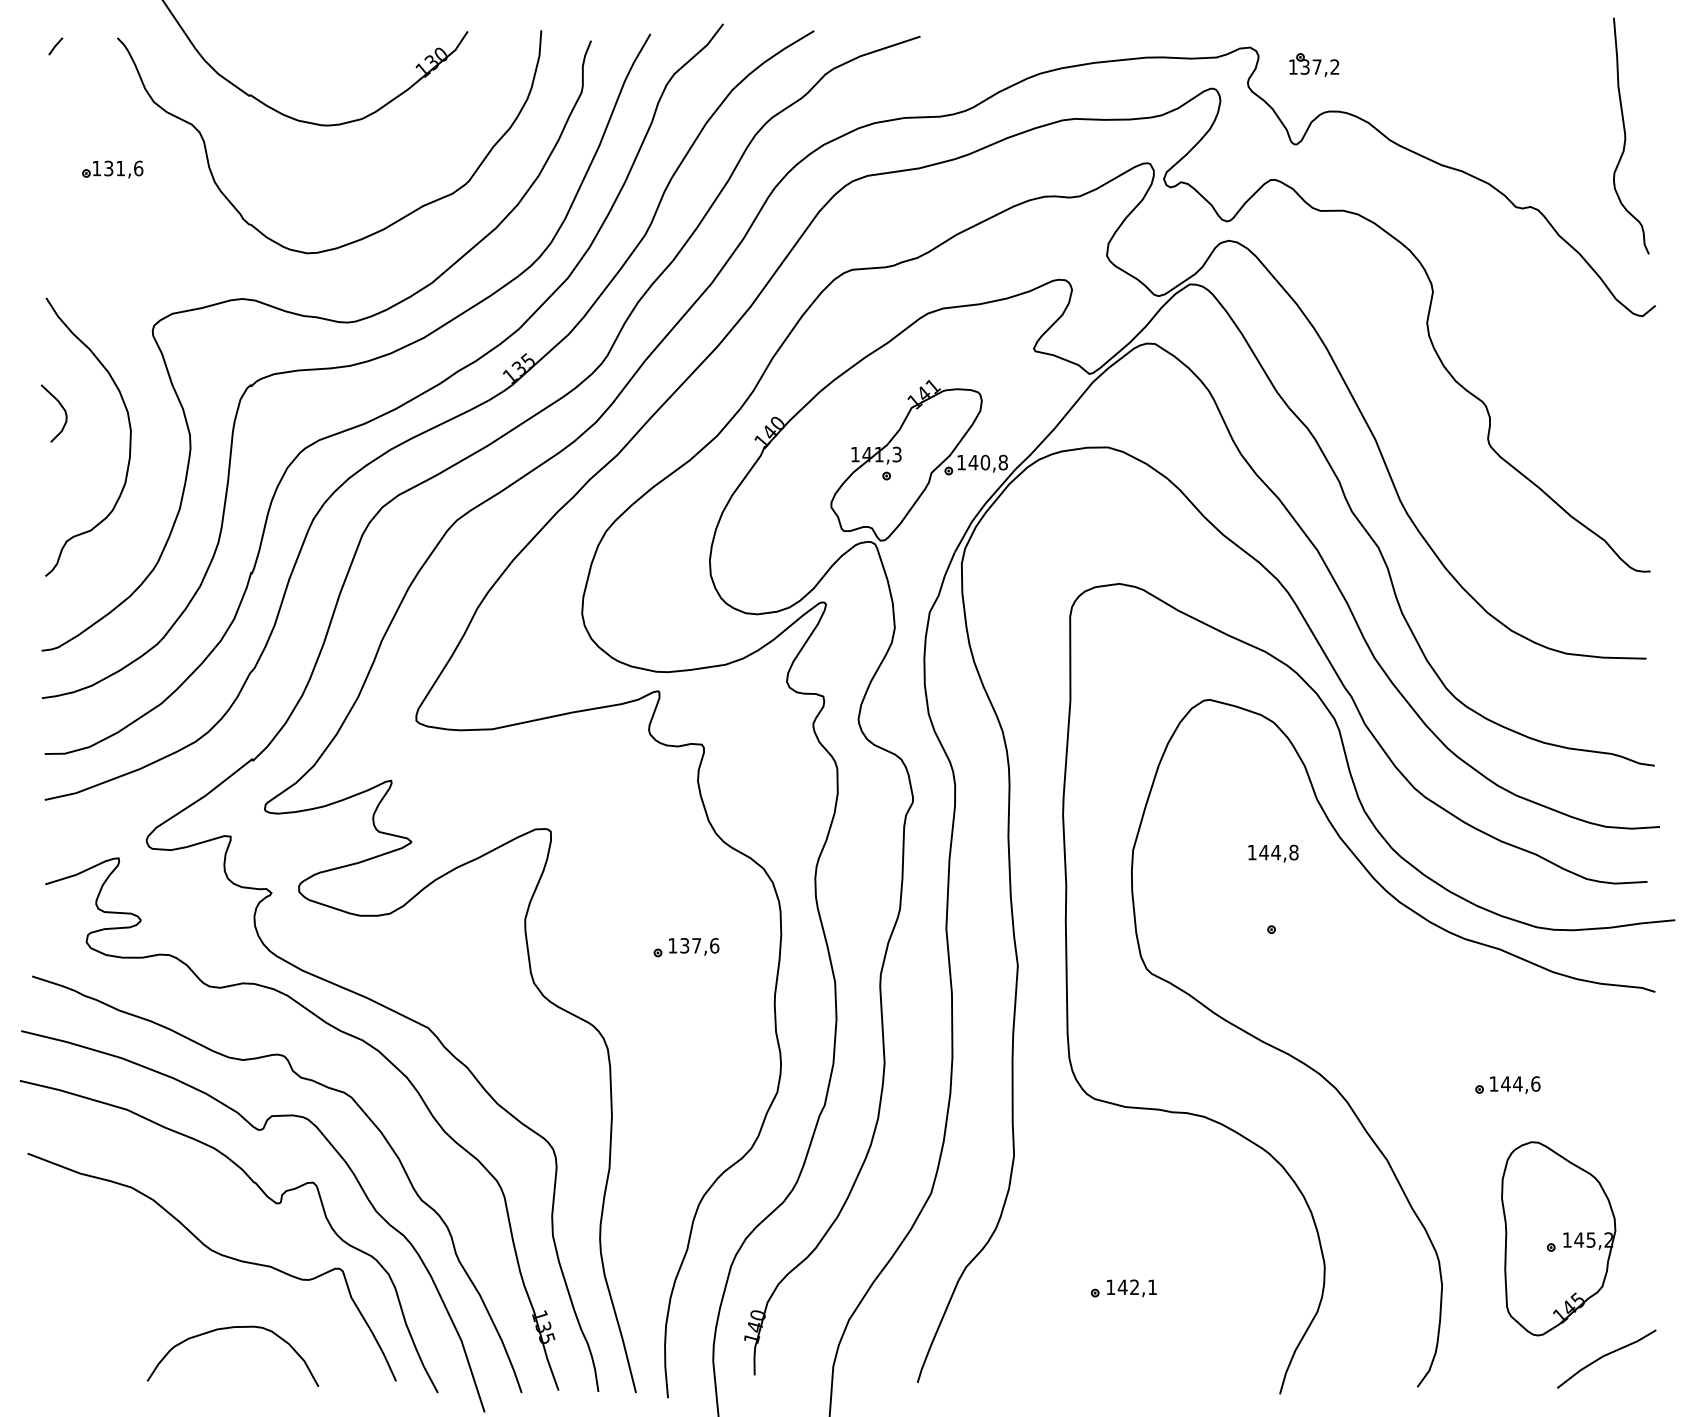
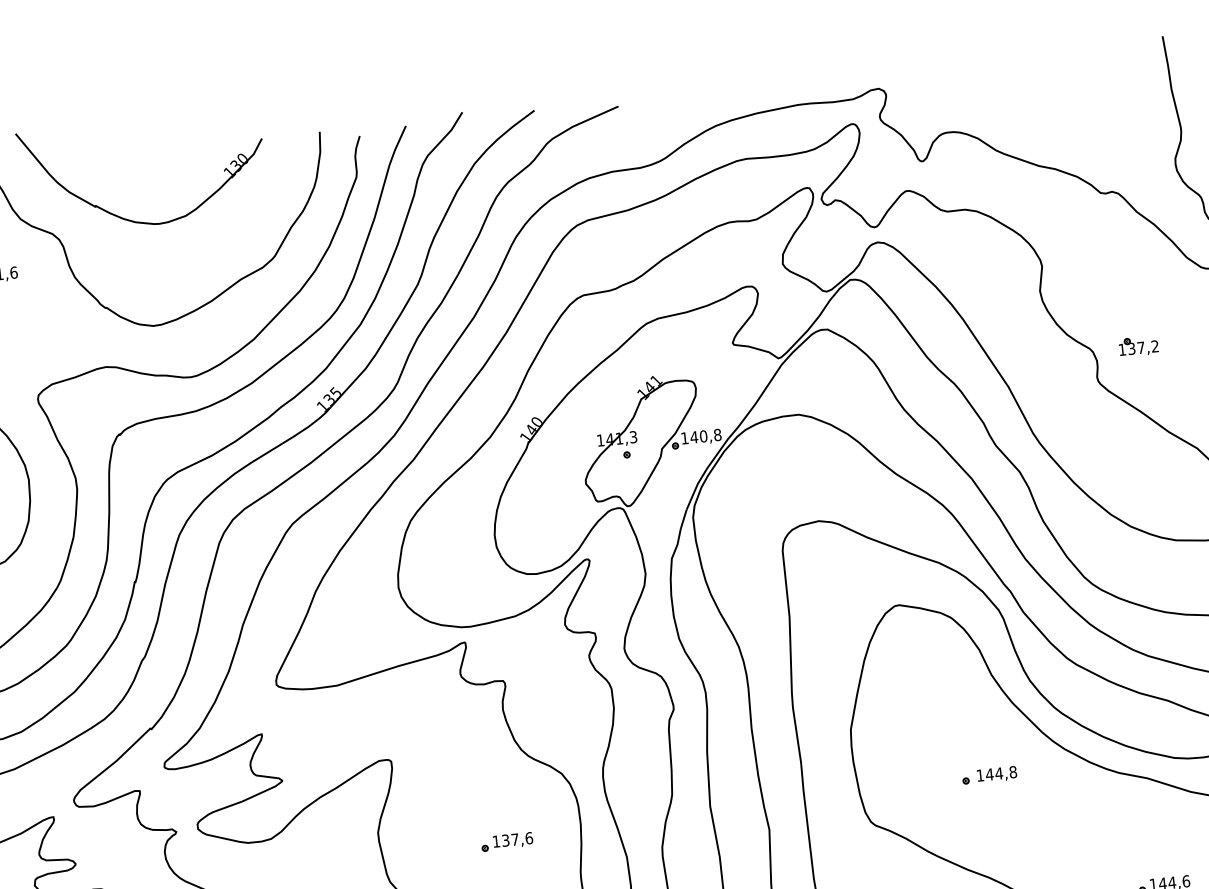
part: (1314, 64) -> (1138, 346), moved
text: (1273, 853) -> (997, 774), moved

